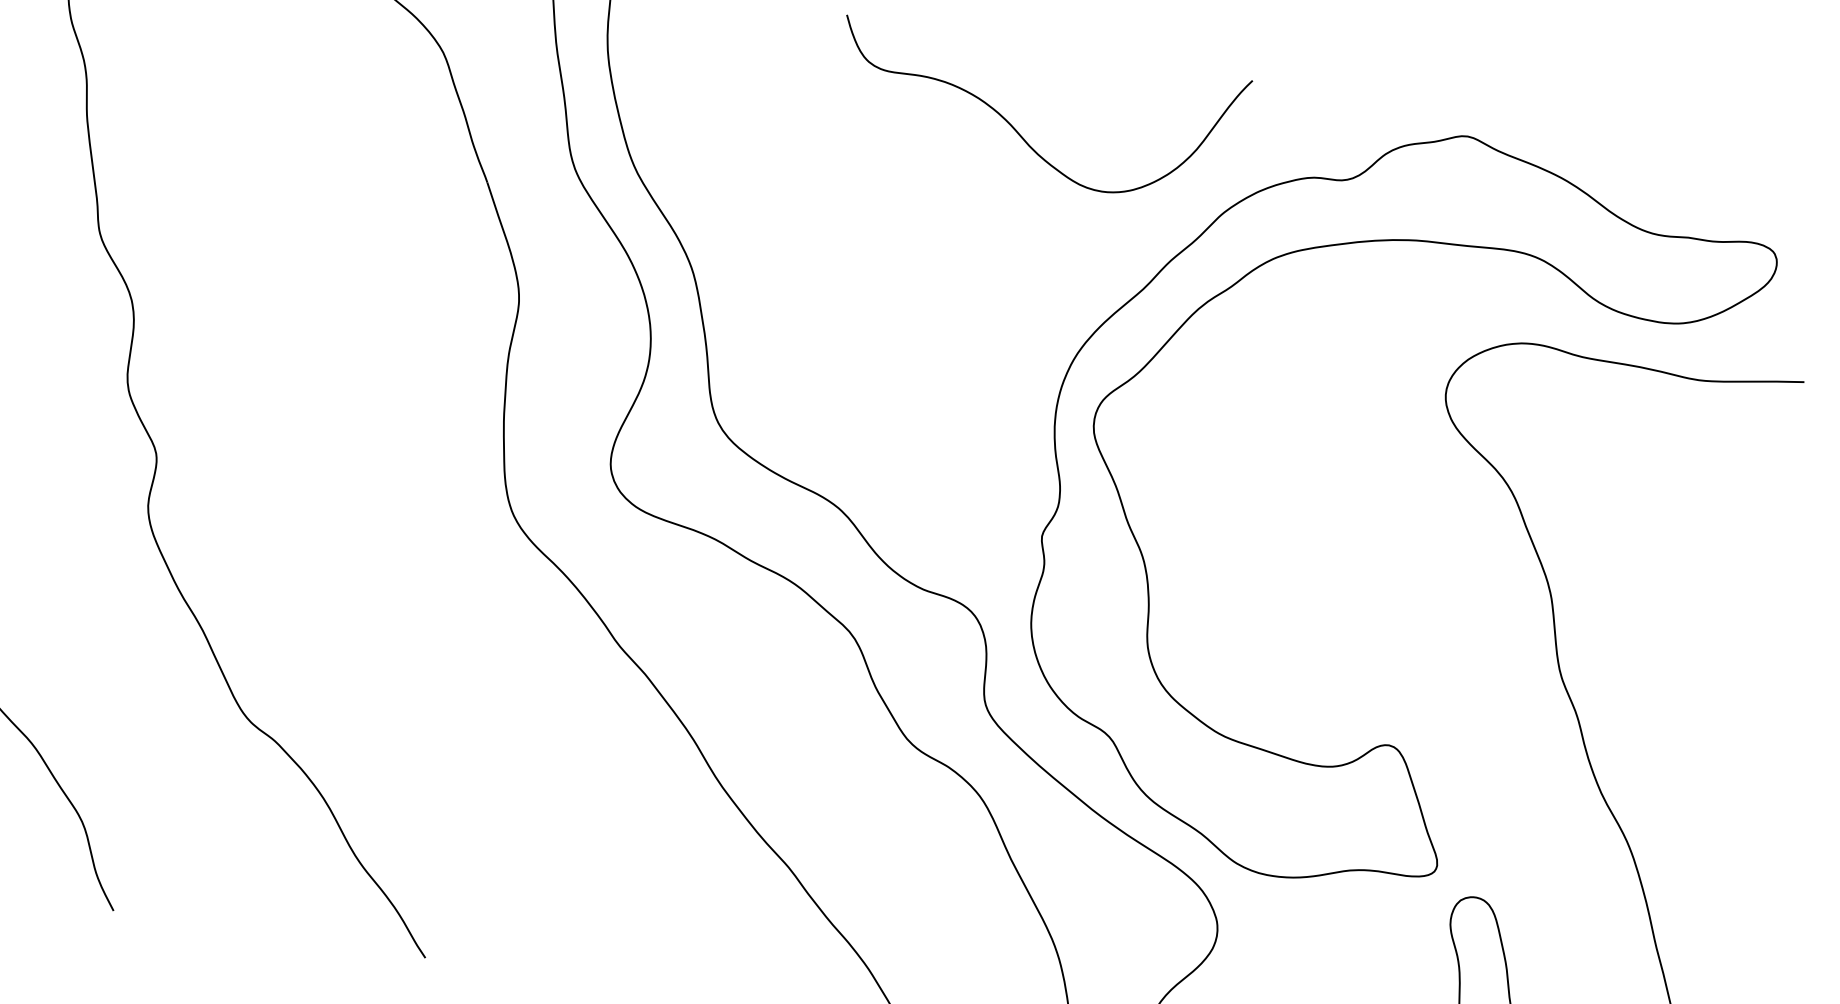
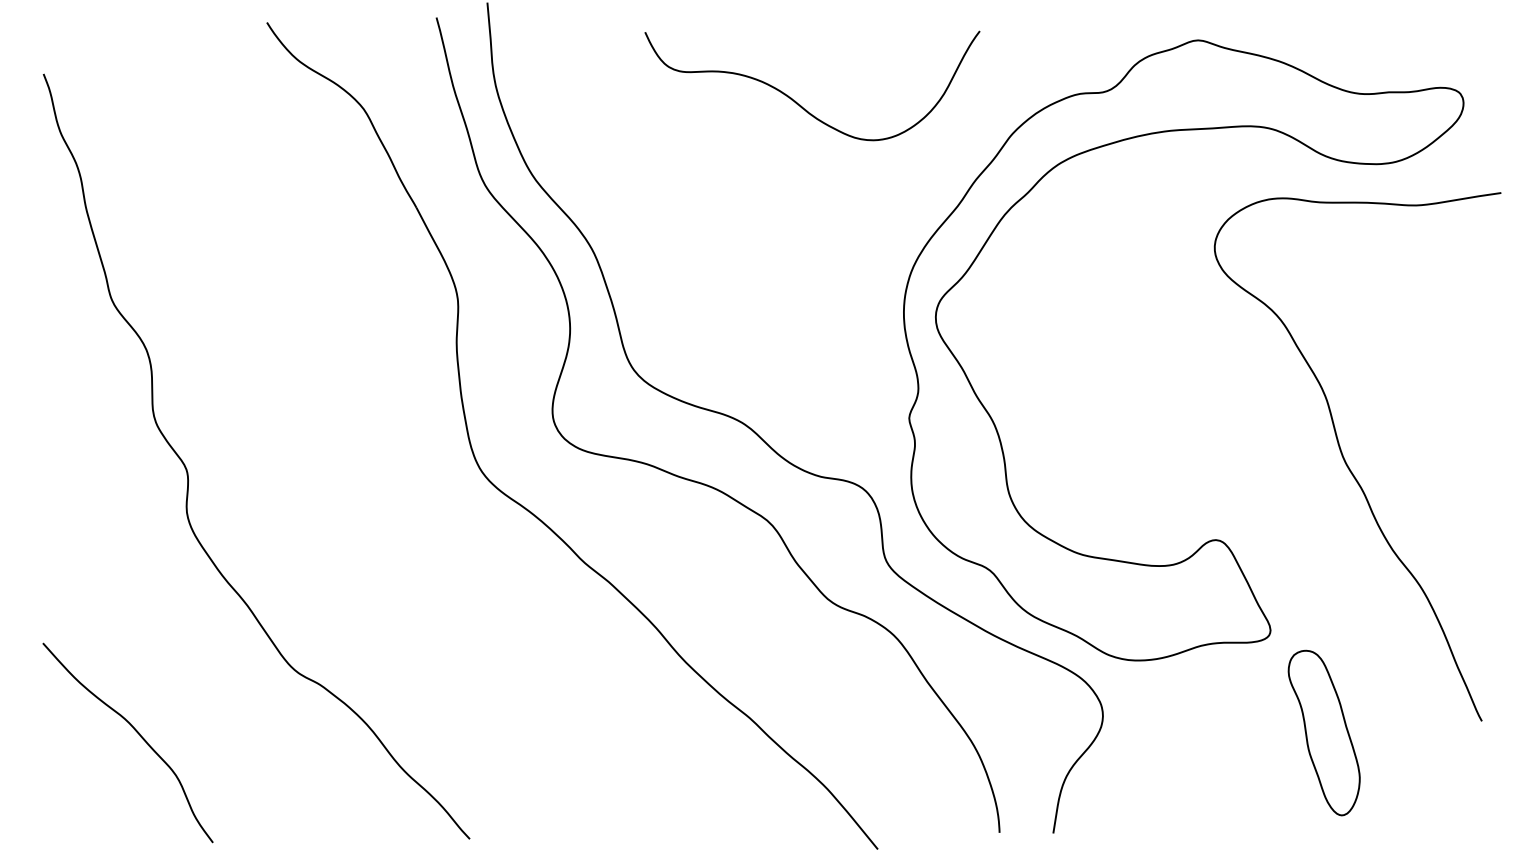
curve: (1020, 133) -> (800, 104), moved

